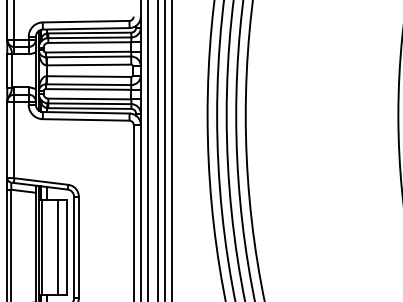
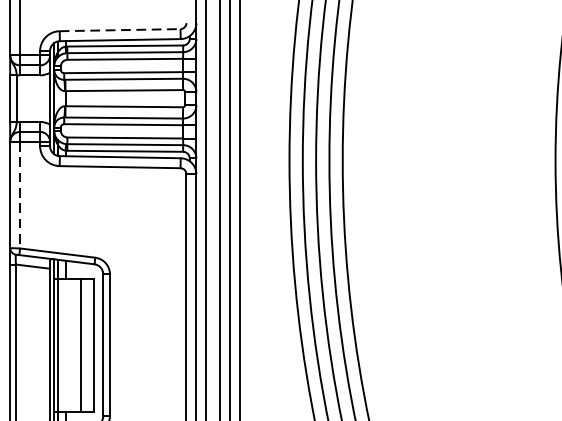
line: (86, 21) -> (120, 29), solid -> dashed
line: (14, 140) -> (20, 195), solid -> dashed

